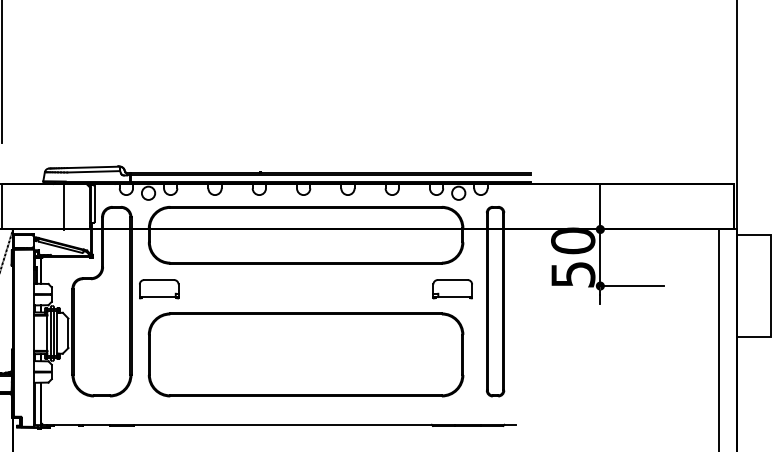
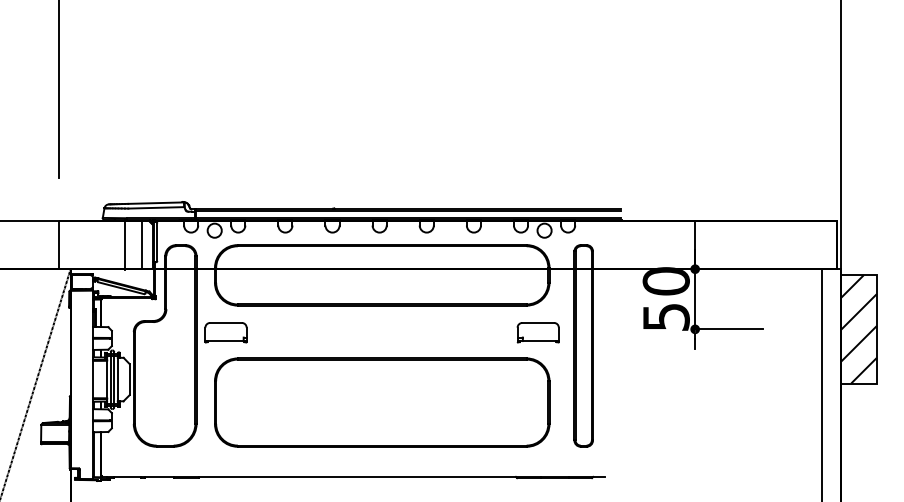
line: (79, 207) -> (141, 245), added
hatch: (753, 286) -> (858, 329), added

